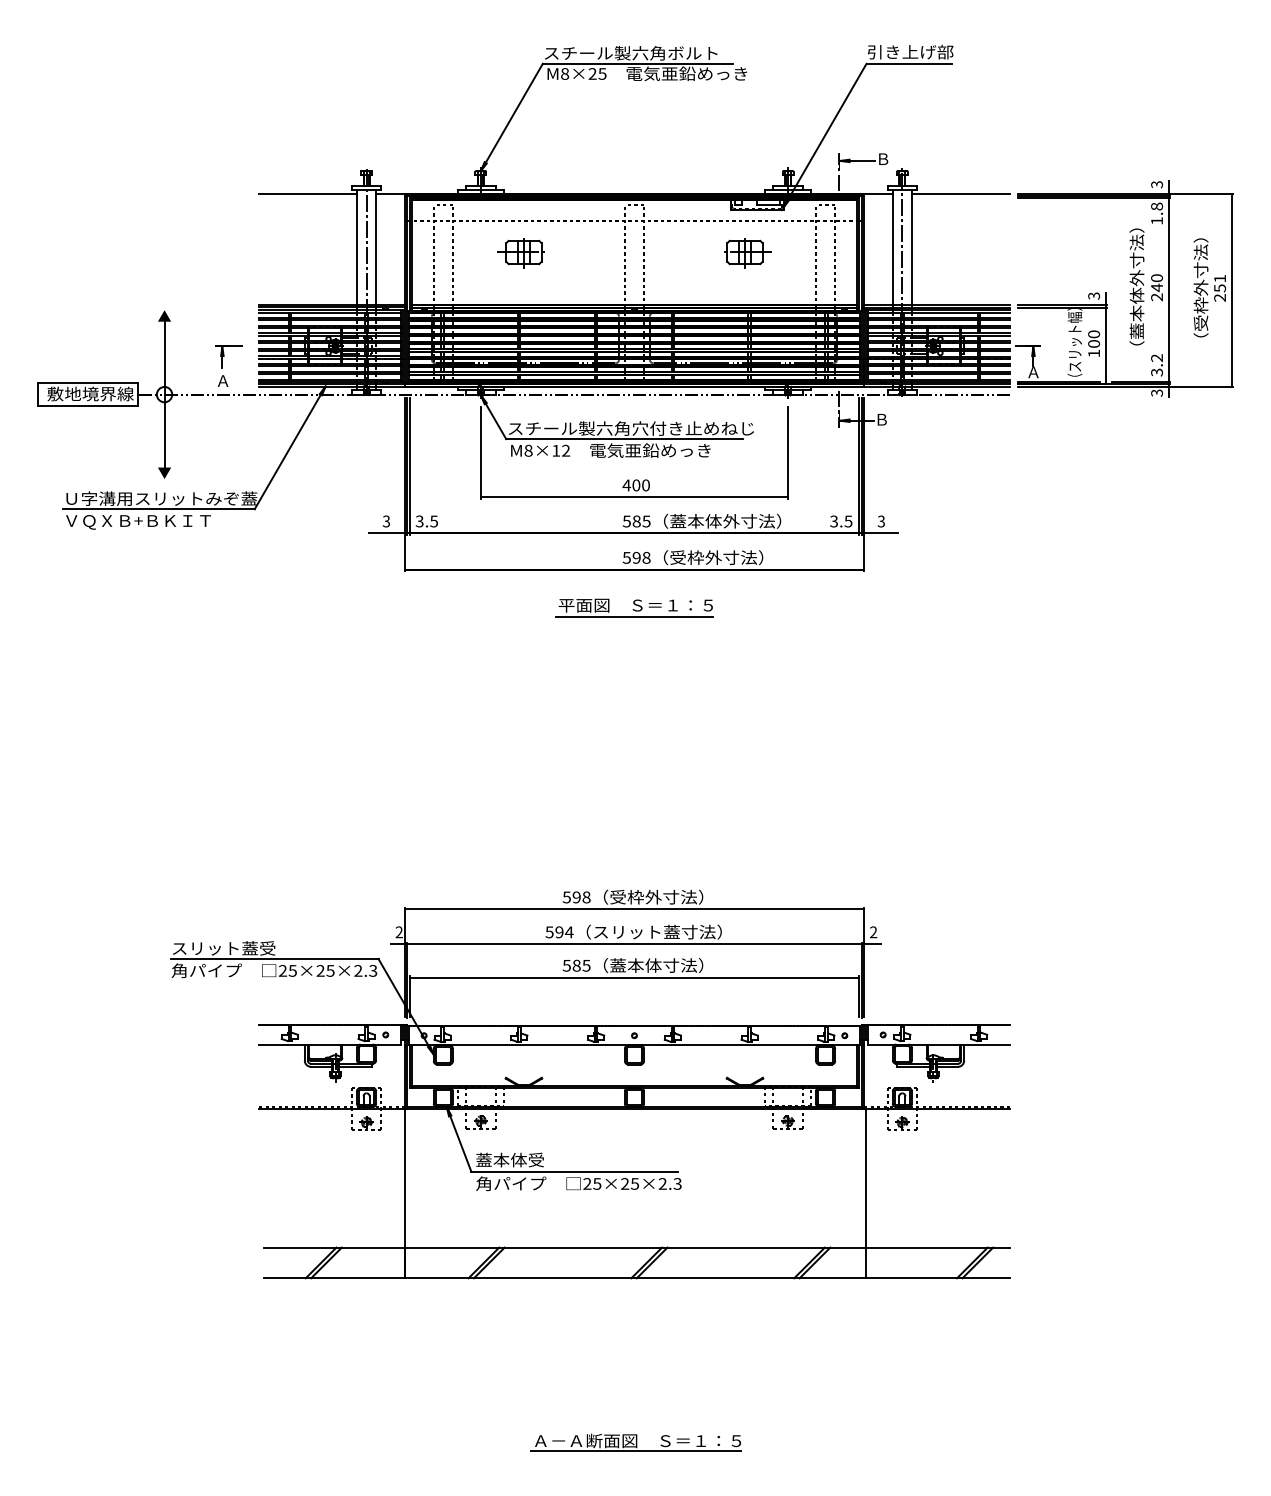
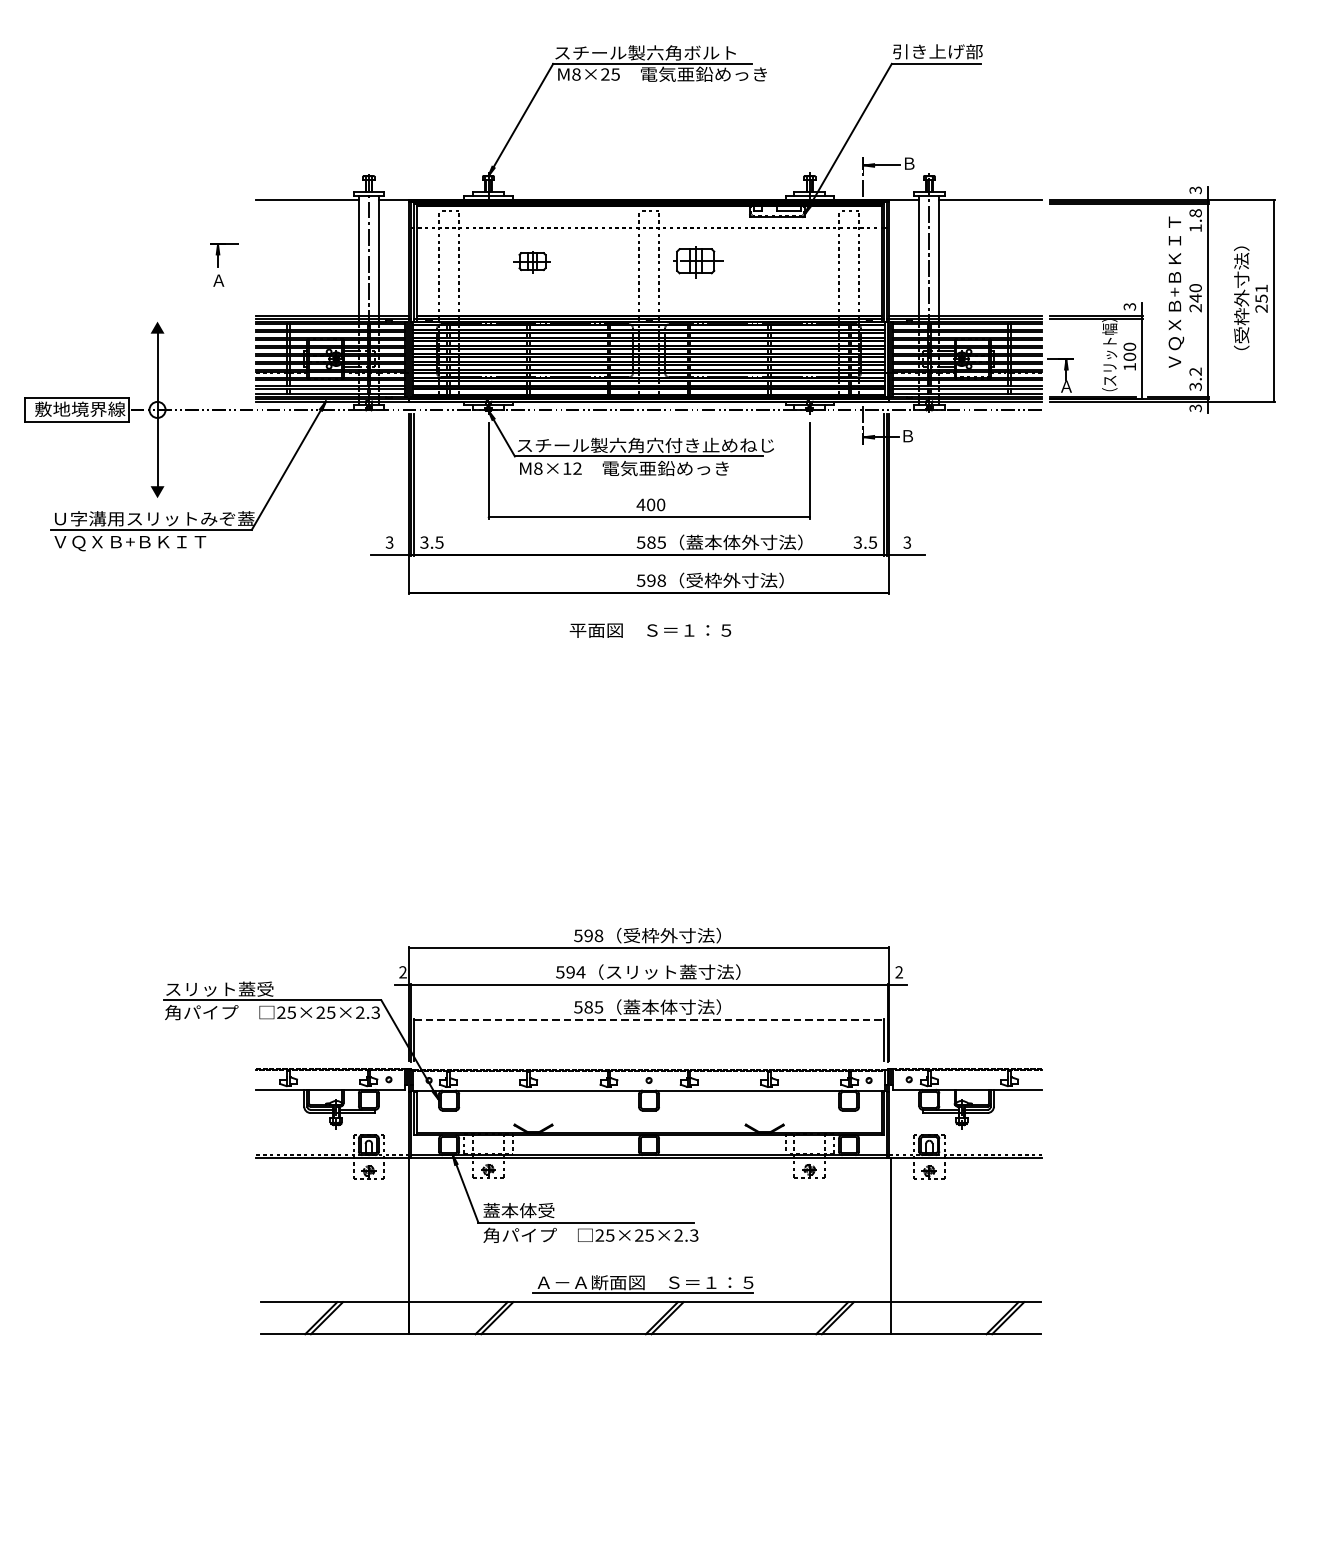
part: (520, 253) -> (529, 262), size x0.7
part: (747, 253) -> (698, 262), moved
text: (1137, 281) -> (1175, 291), （蓋本体外寸法） -> ＶＱＸＢ+ＢＫＩＴ
part: (228, 365) -> (224, 264), moved
line: (634, 616) -> (649, 642), removed
line: (634, 977) -> (649, 1019), solid -> dashed
part: (635, 1442) -> (642, 1284), moved

